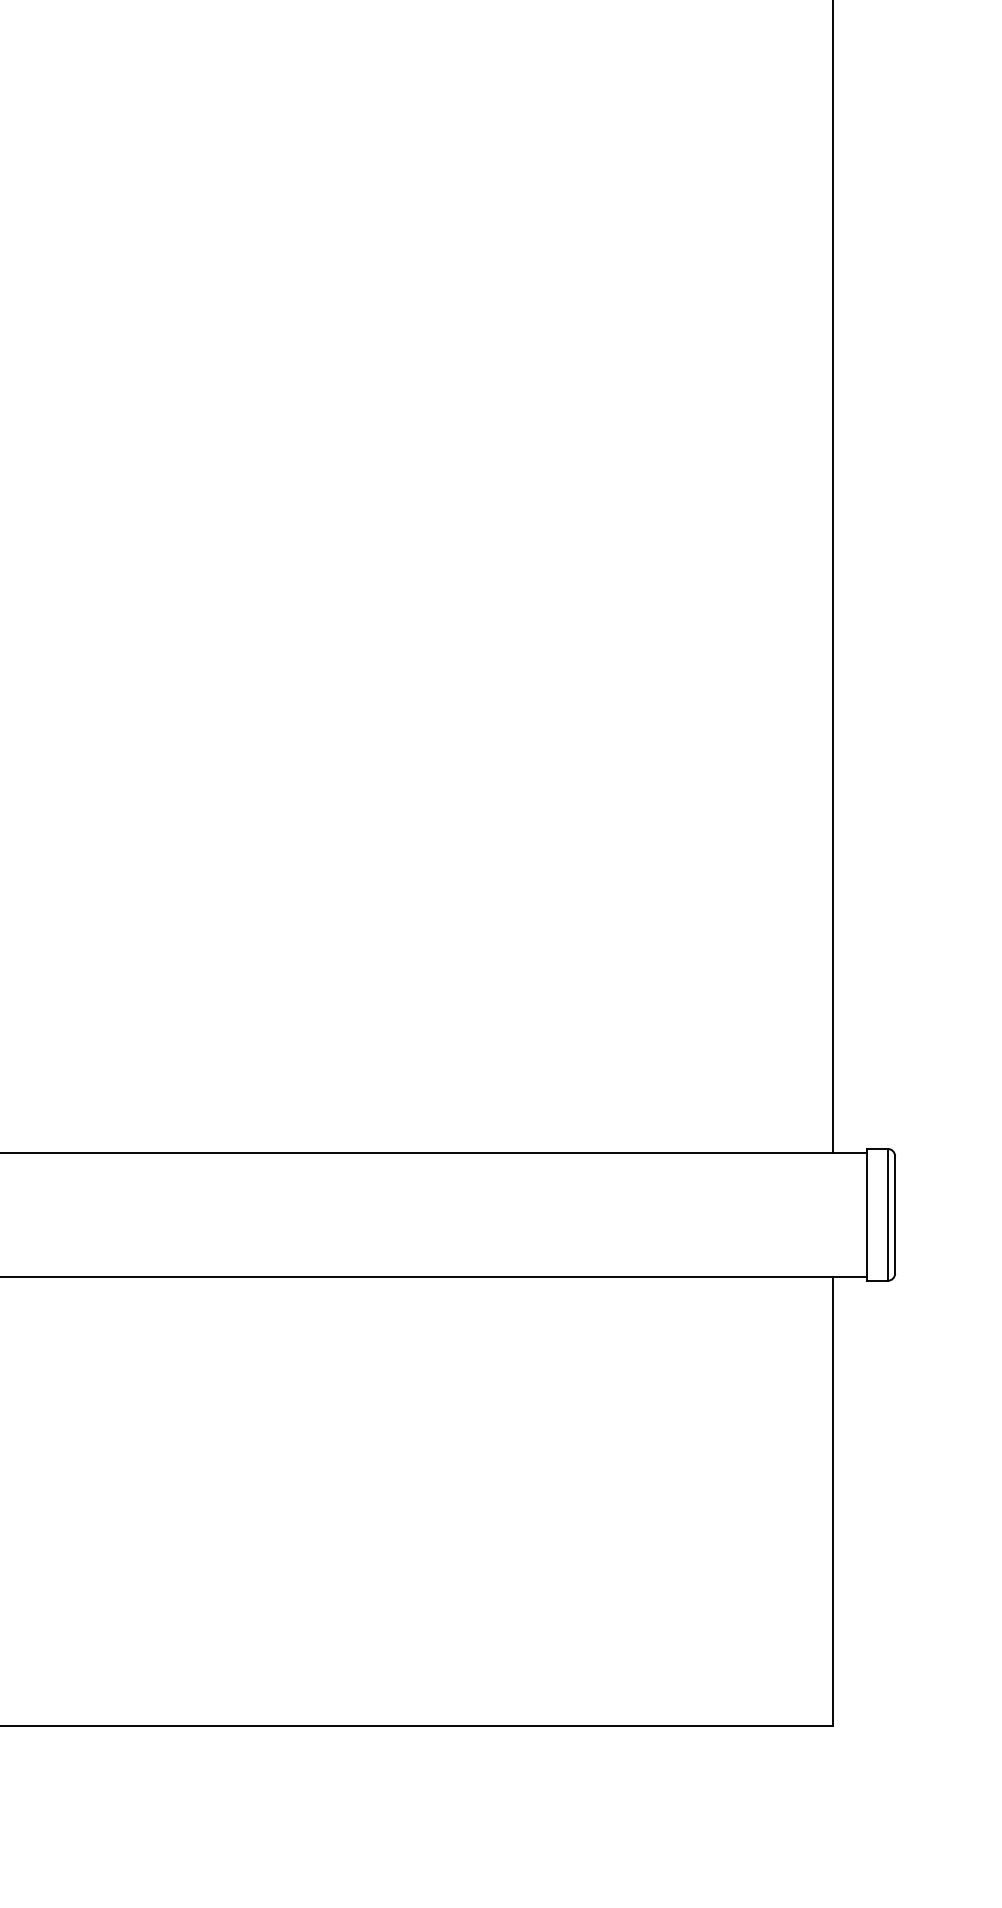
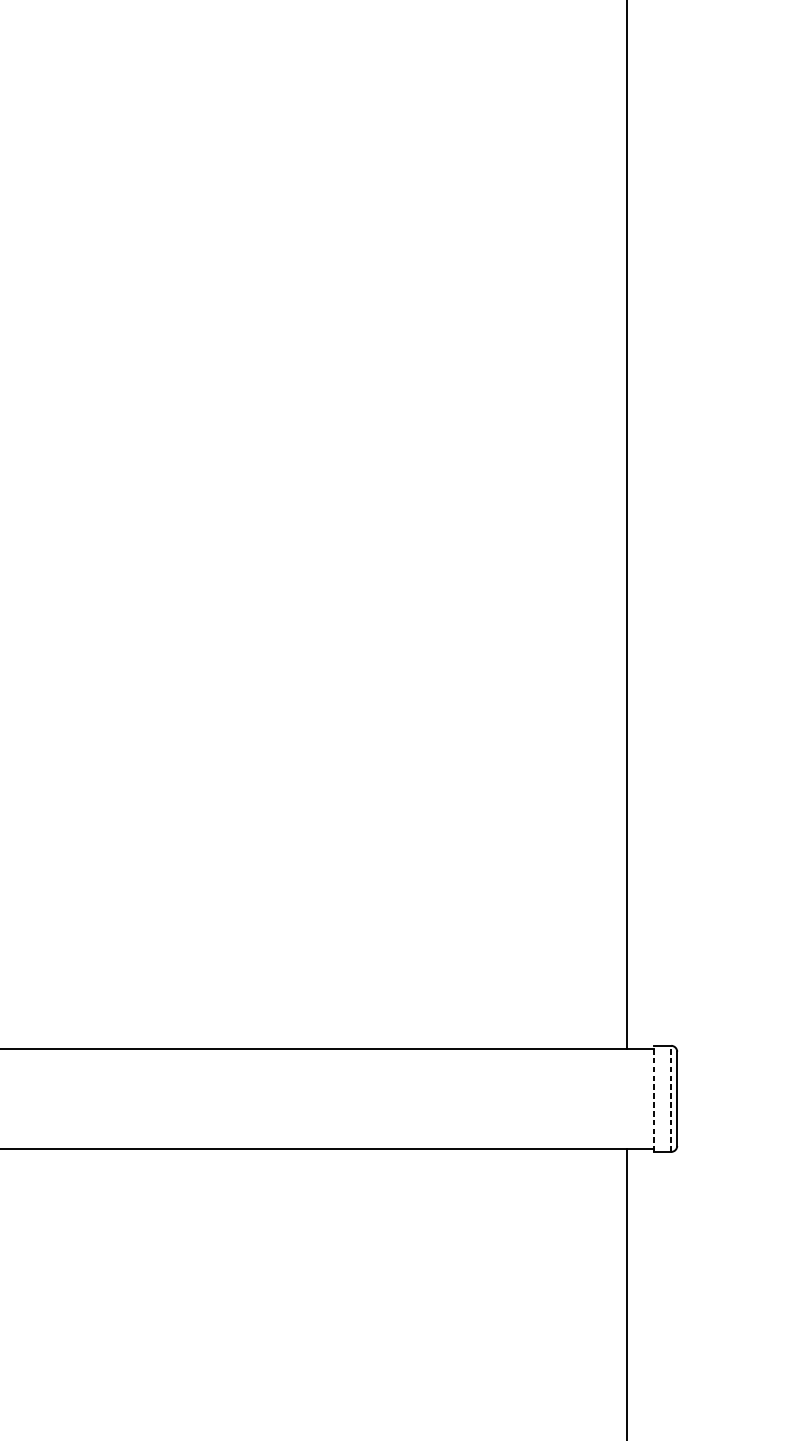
line: (866, 1214) -> (654, 1098), solid -> dashed
line: (887, 1214) -> (671, 1098), solid -> dashed

